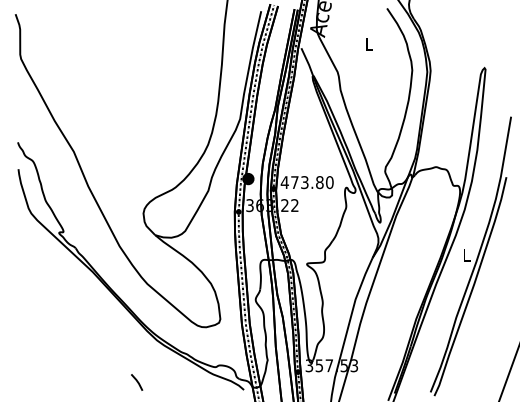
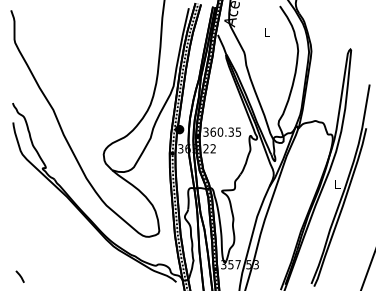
text: (306, 182) -> (221, 132), 473.80 -> 360.35
line: (137, 382) -> (20, 276), moved

